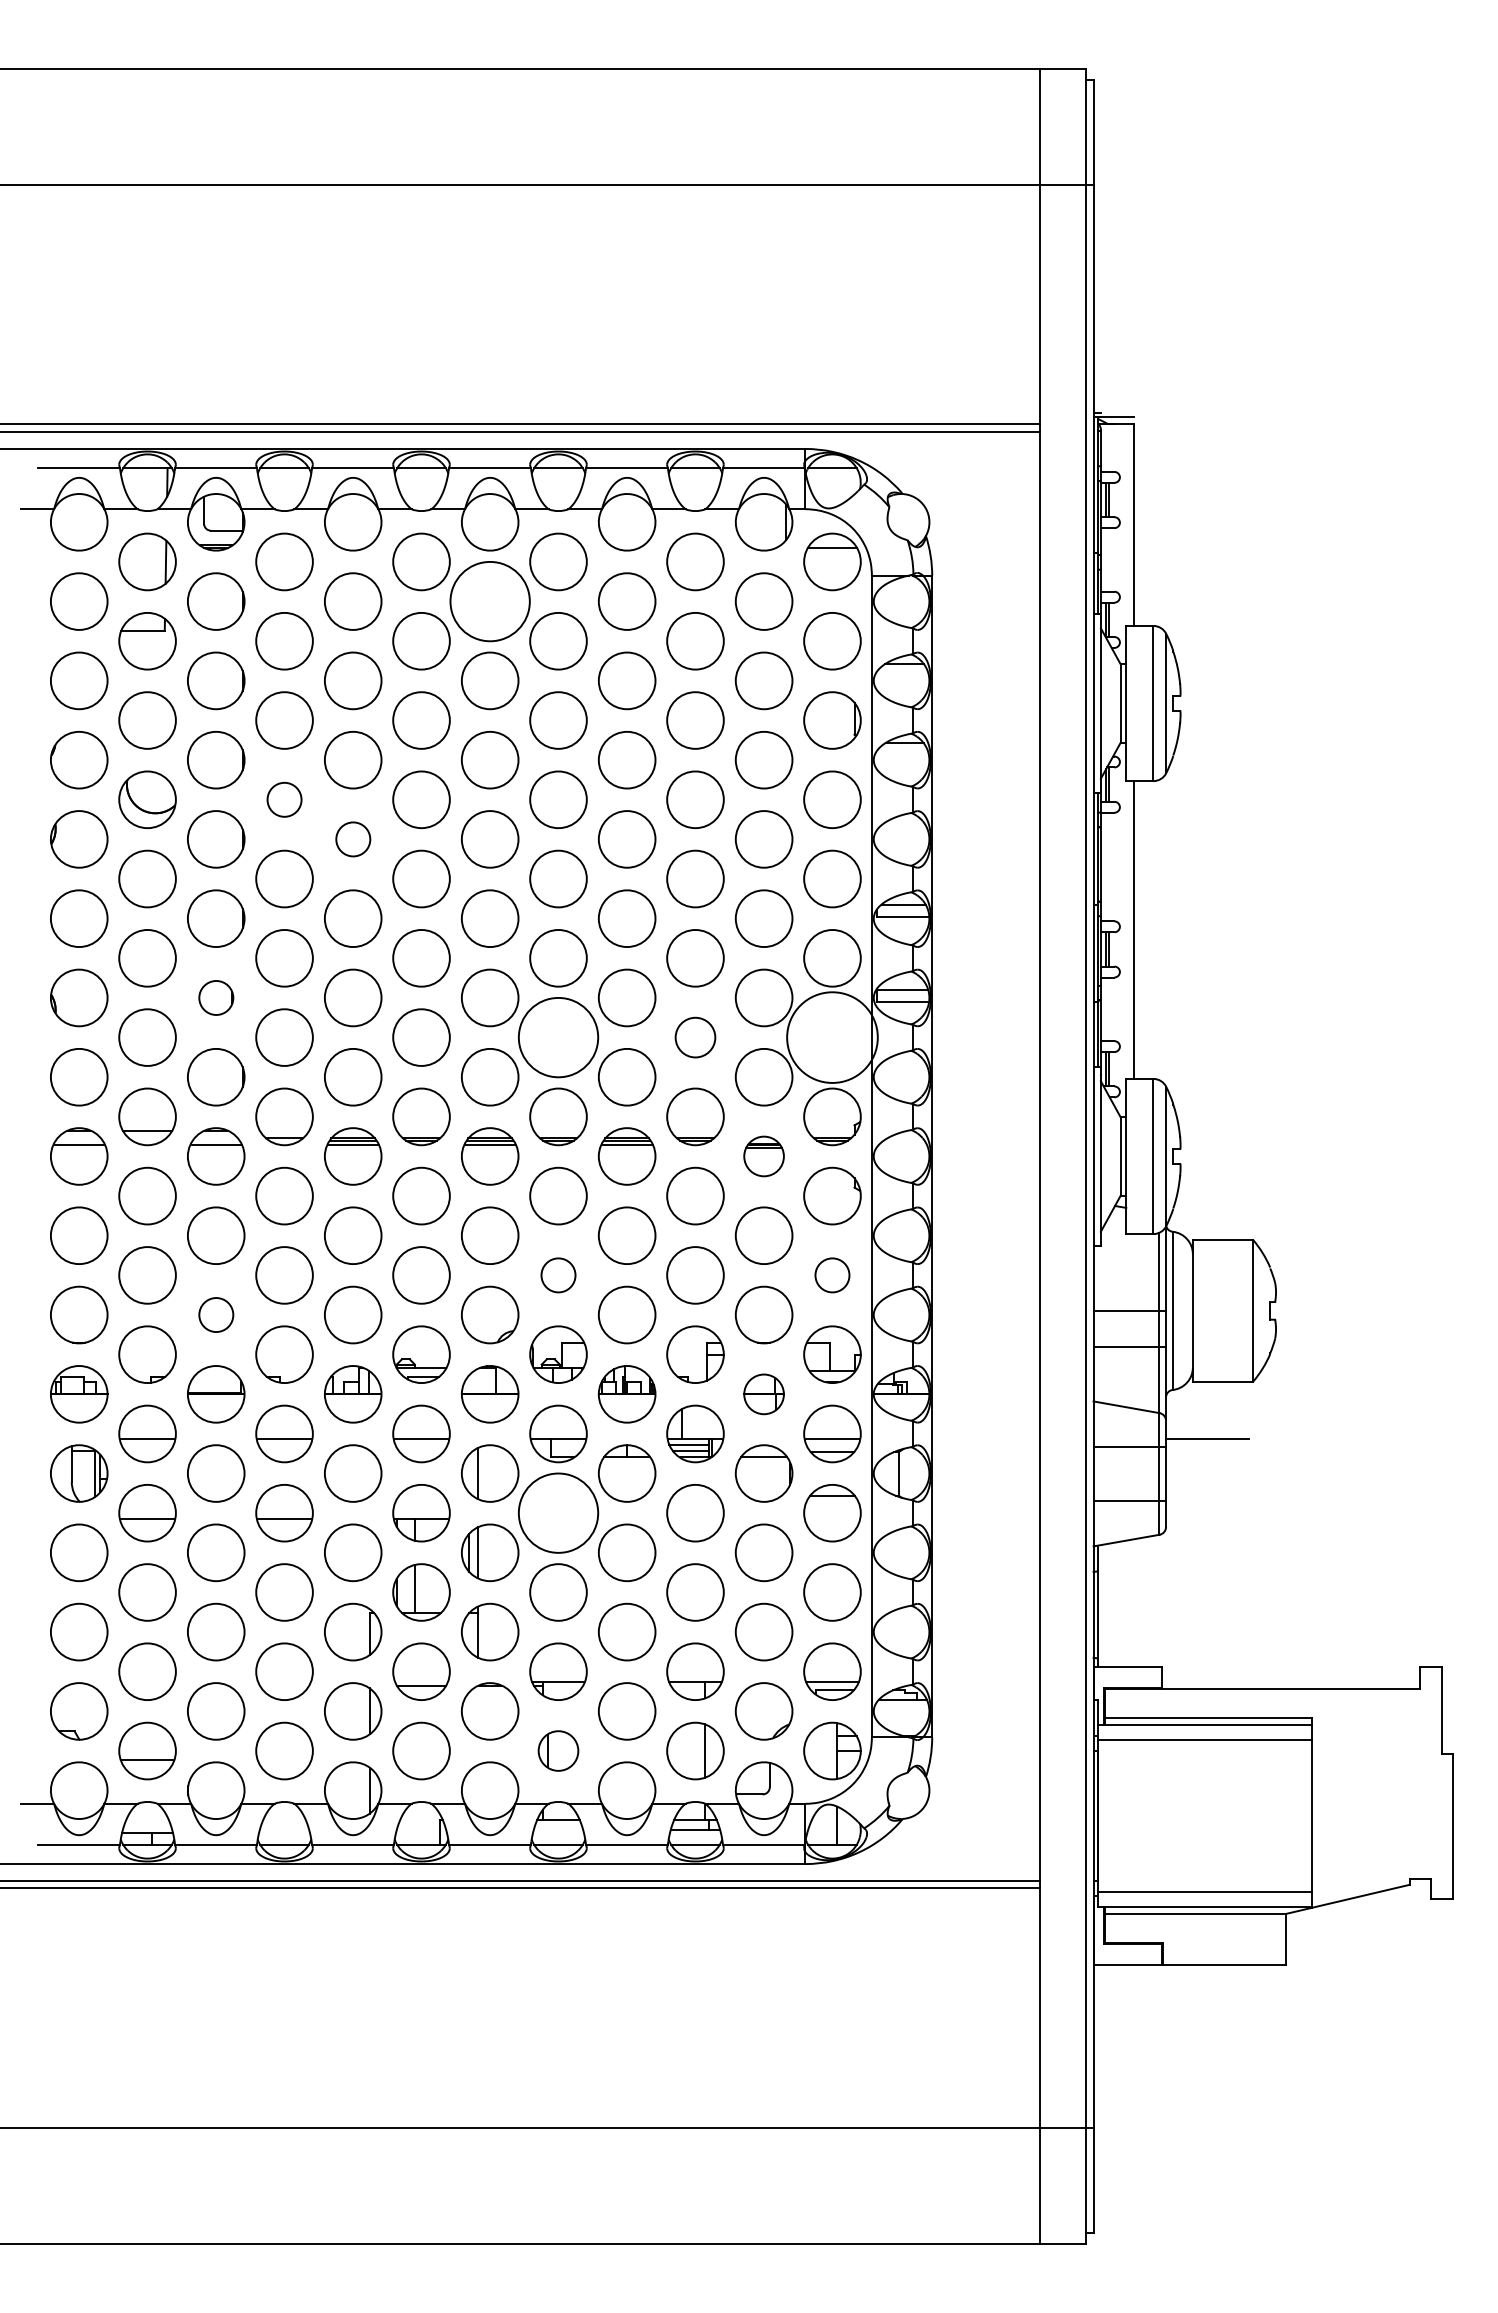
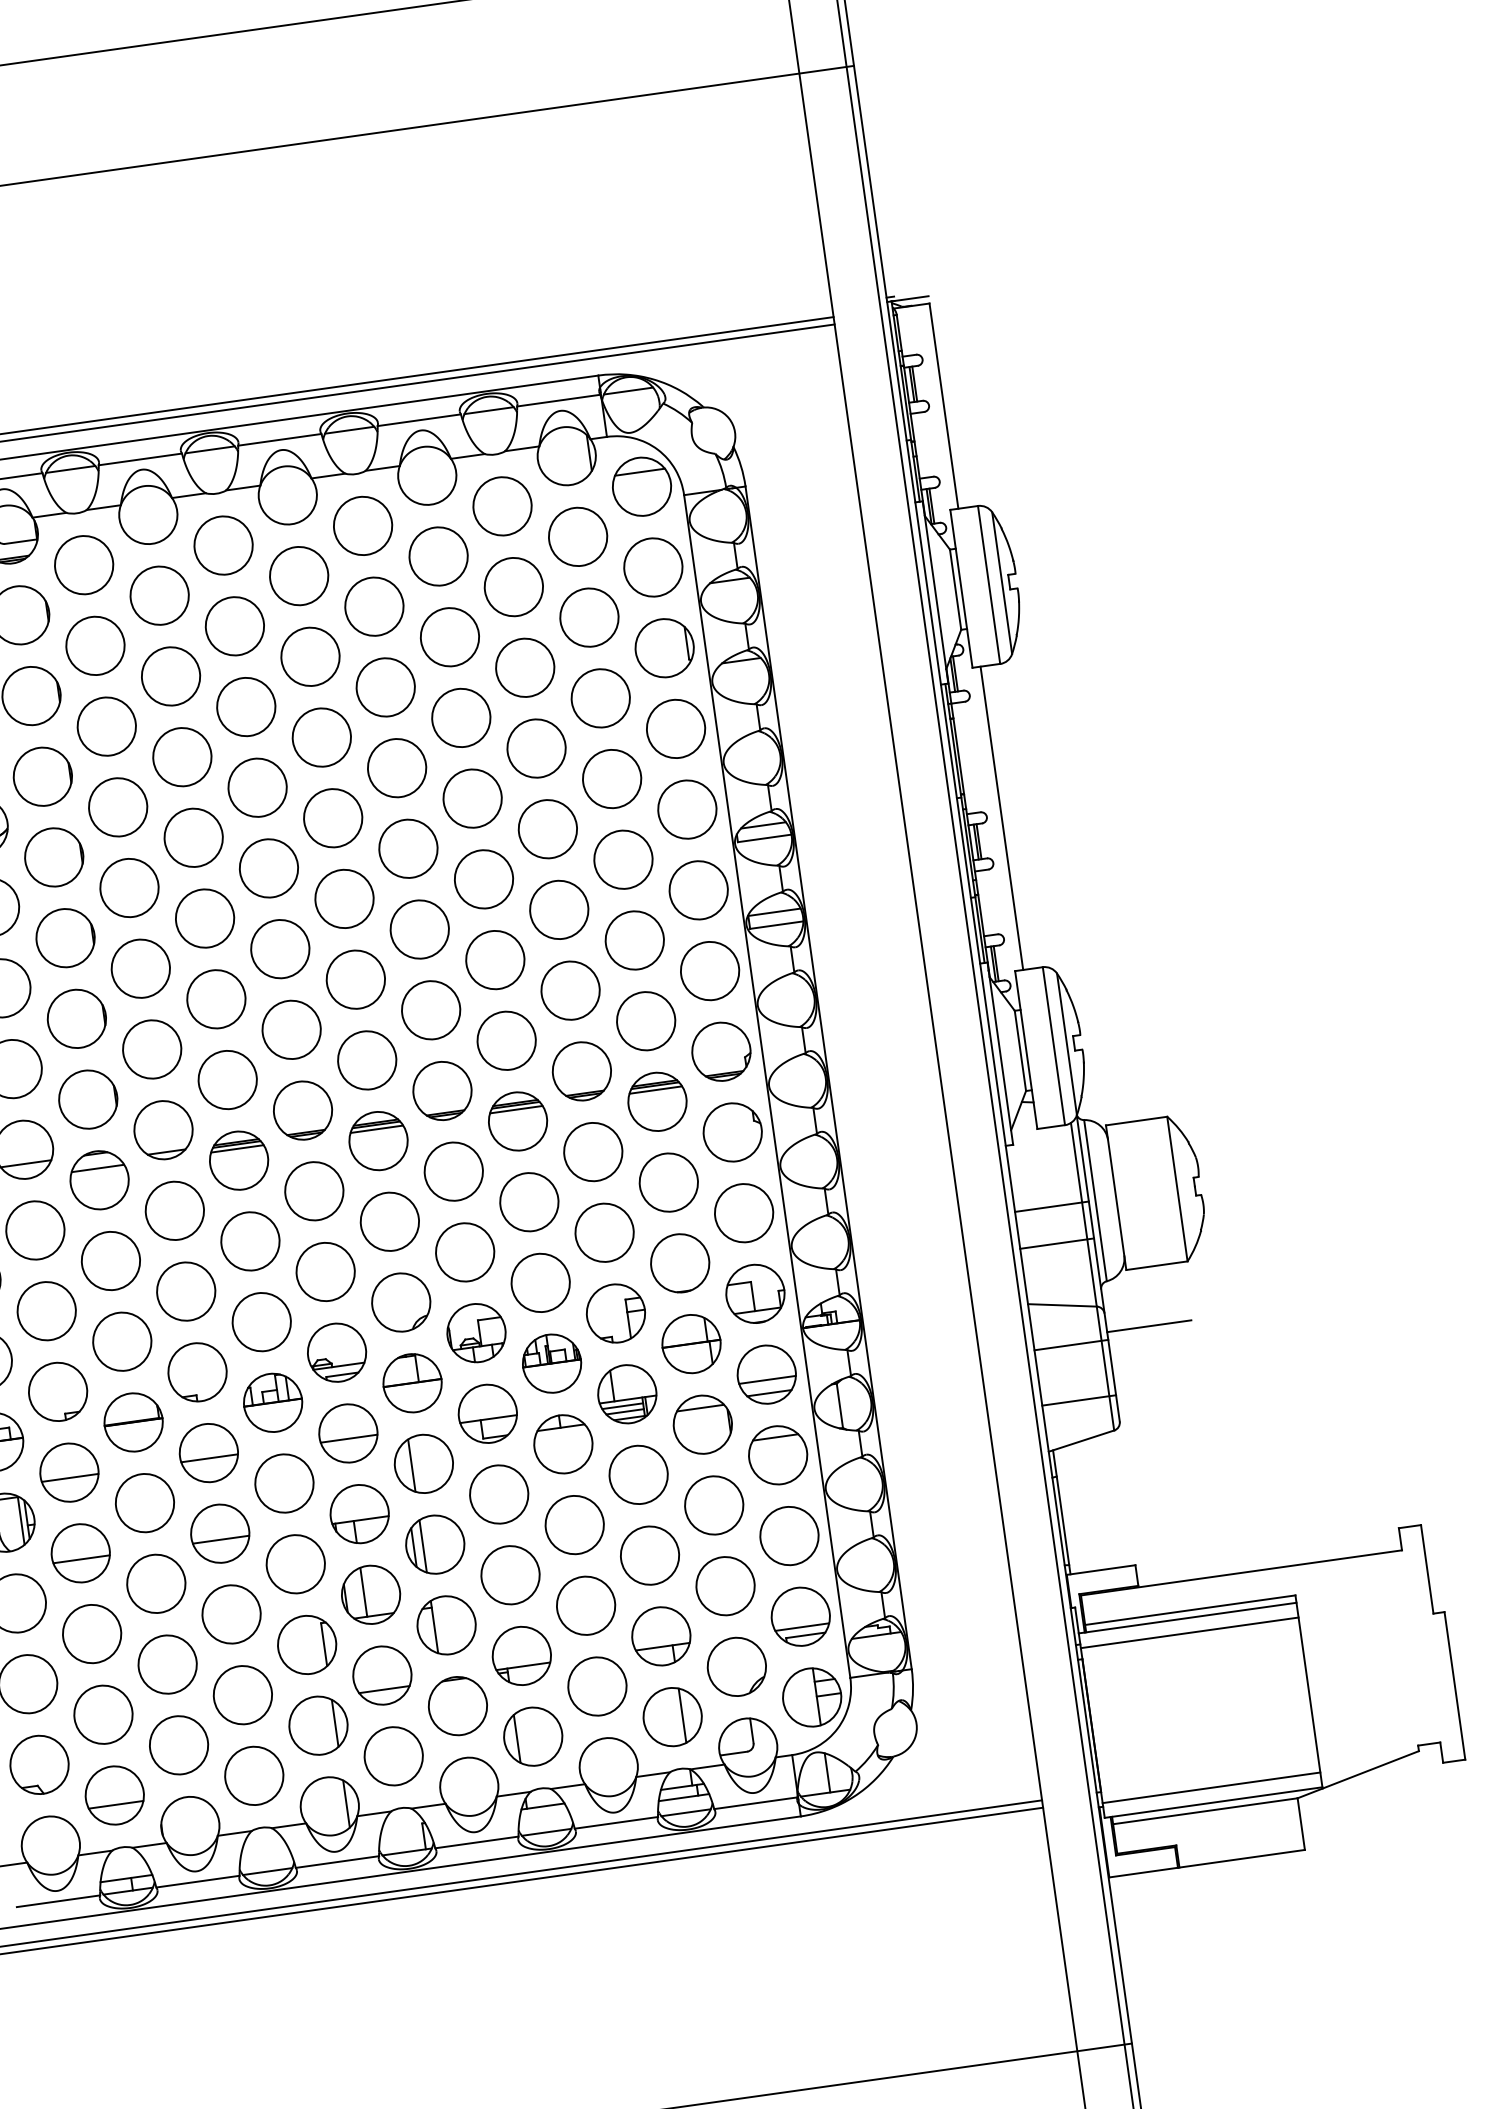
circle: (489, 601) -> (298, 576), size x0.71
circle: (284, 799) -> (118, 807), size x1.67
circle: (353, 839) -> (194, 837), size x1.67
part: (216, 997) -> (77, 1018), size x1.67
circle: (558, 1037) -> (431, 1010), size x0.71
circle: (695, 1037) -> (570, 990), size x1.43
circle: (832, 1037) -> (710, 970), size x0.62
part: (763, 1156) -> (656, 1101), size x1.43
circle: (558, 1275) -> (465, 1252), size x1.67
circle: (832, 1275) -> (744, 1213), size x1.67
circle: (216, 1314) -> (122, 1341), size x1.67
part: (763, 1394) -> (690, 1344), size x1.43
circle: (558, 1512) -> (499, 1493), size x0.71
part: (558, 1750) -> (533, 1736), size x1.43

